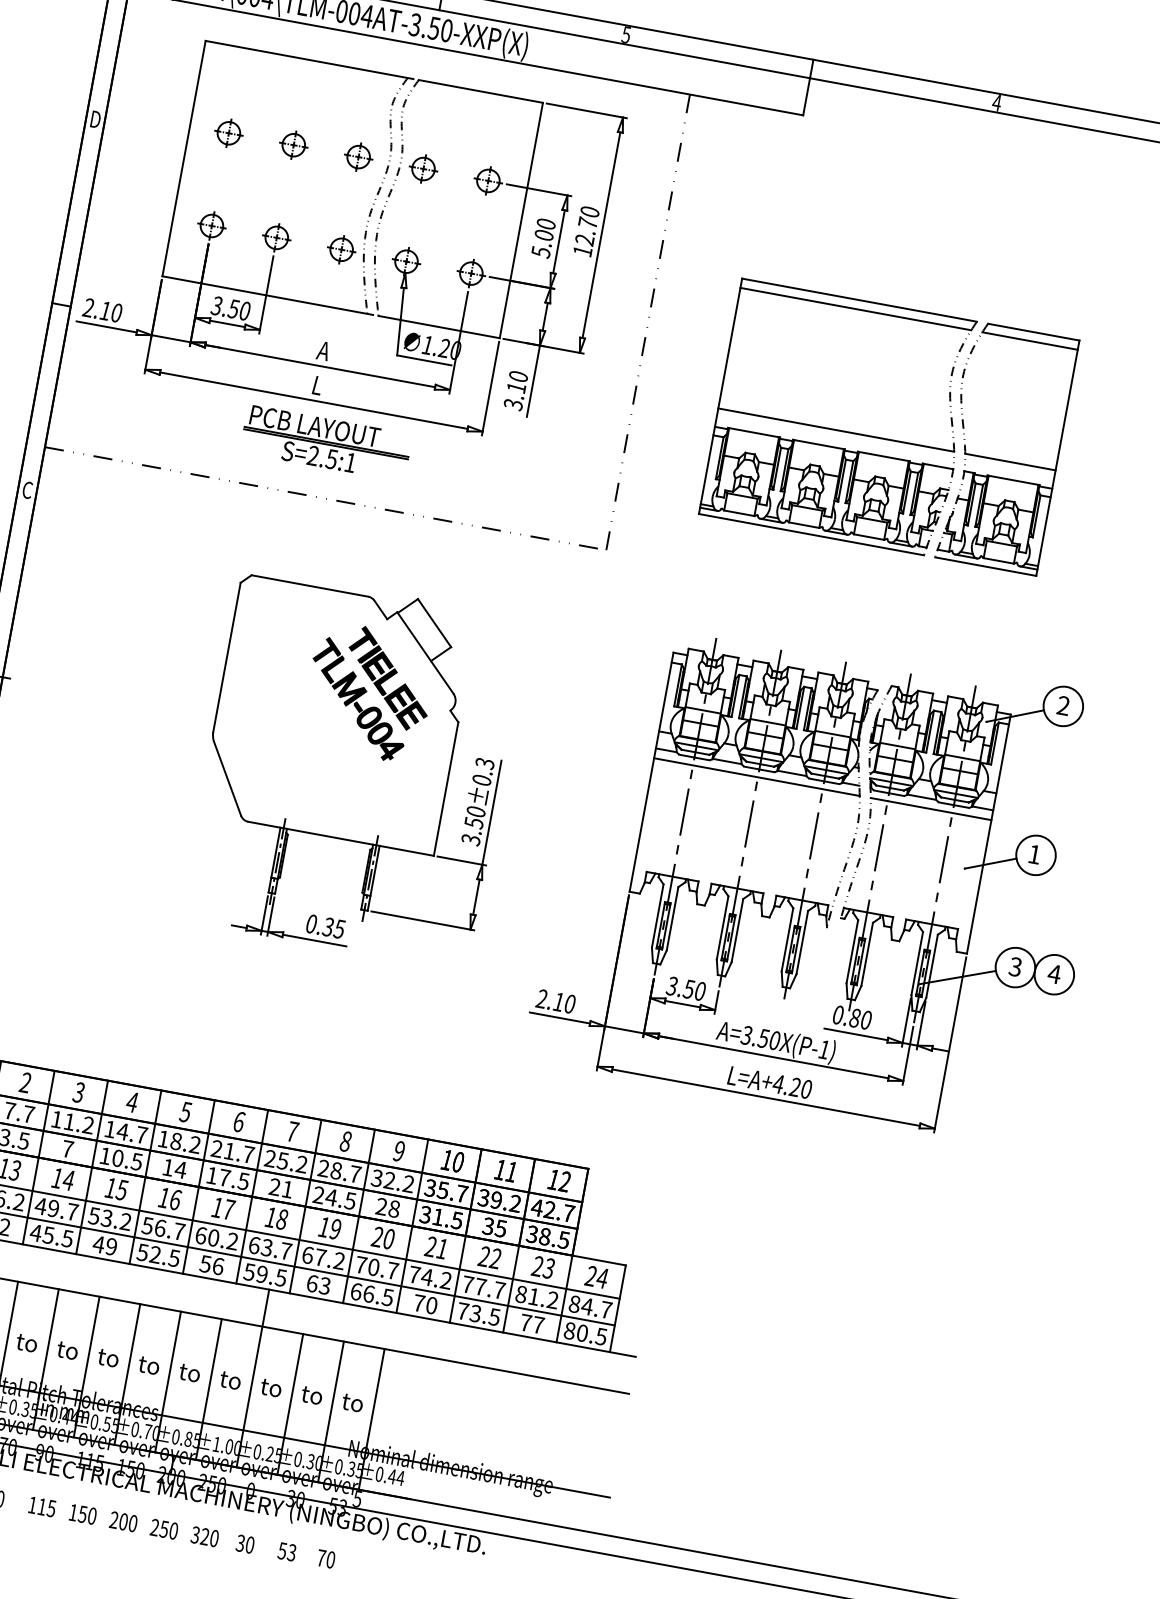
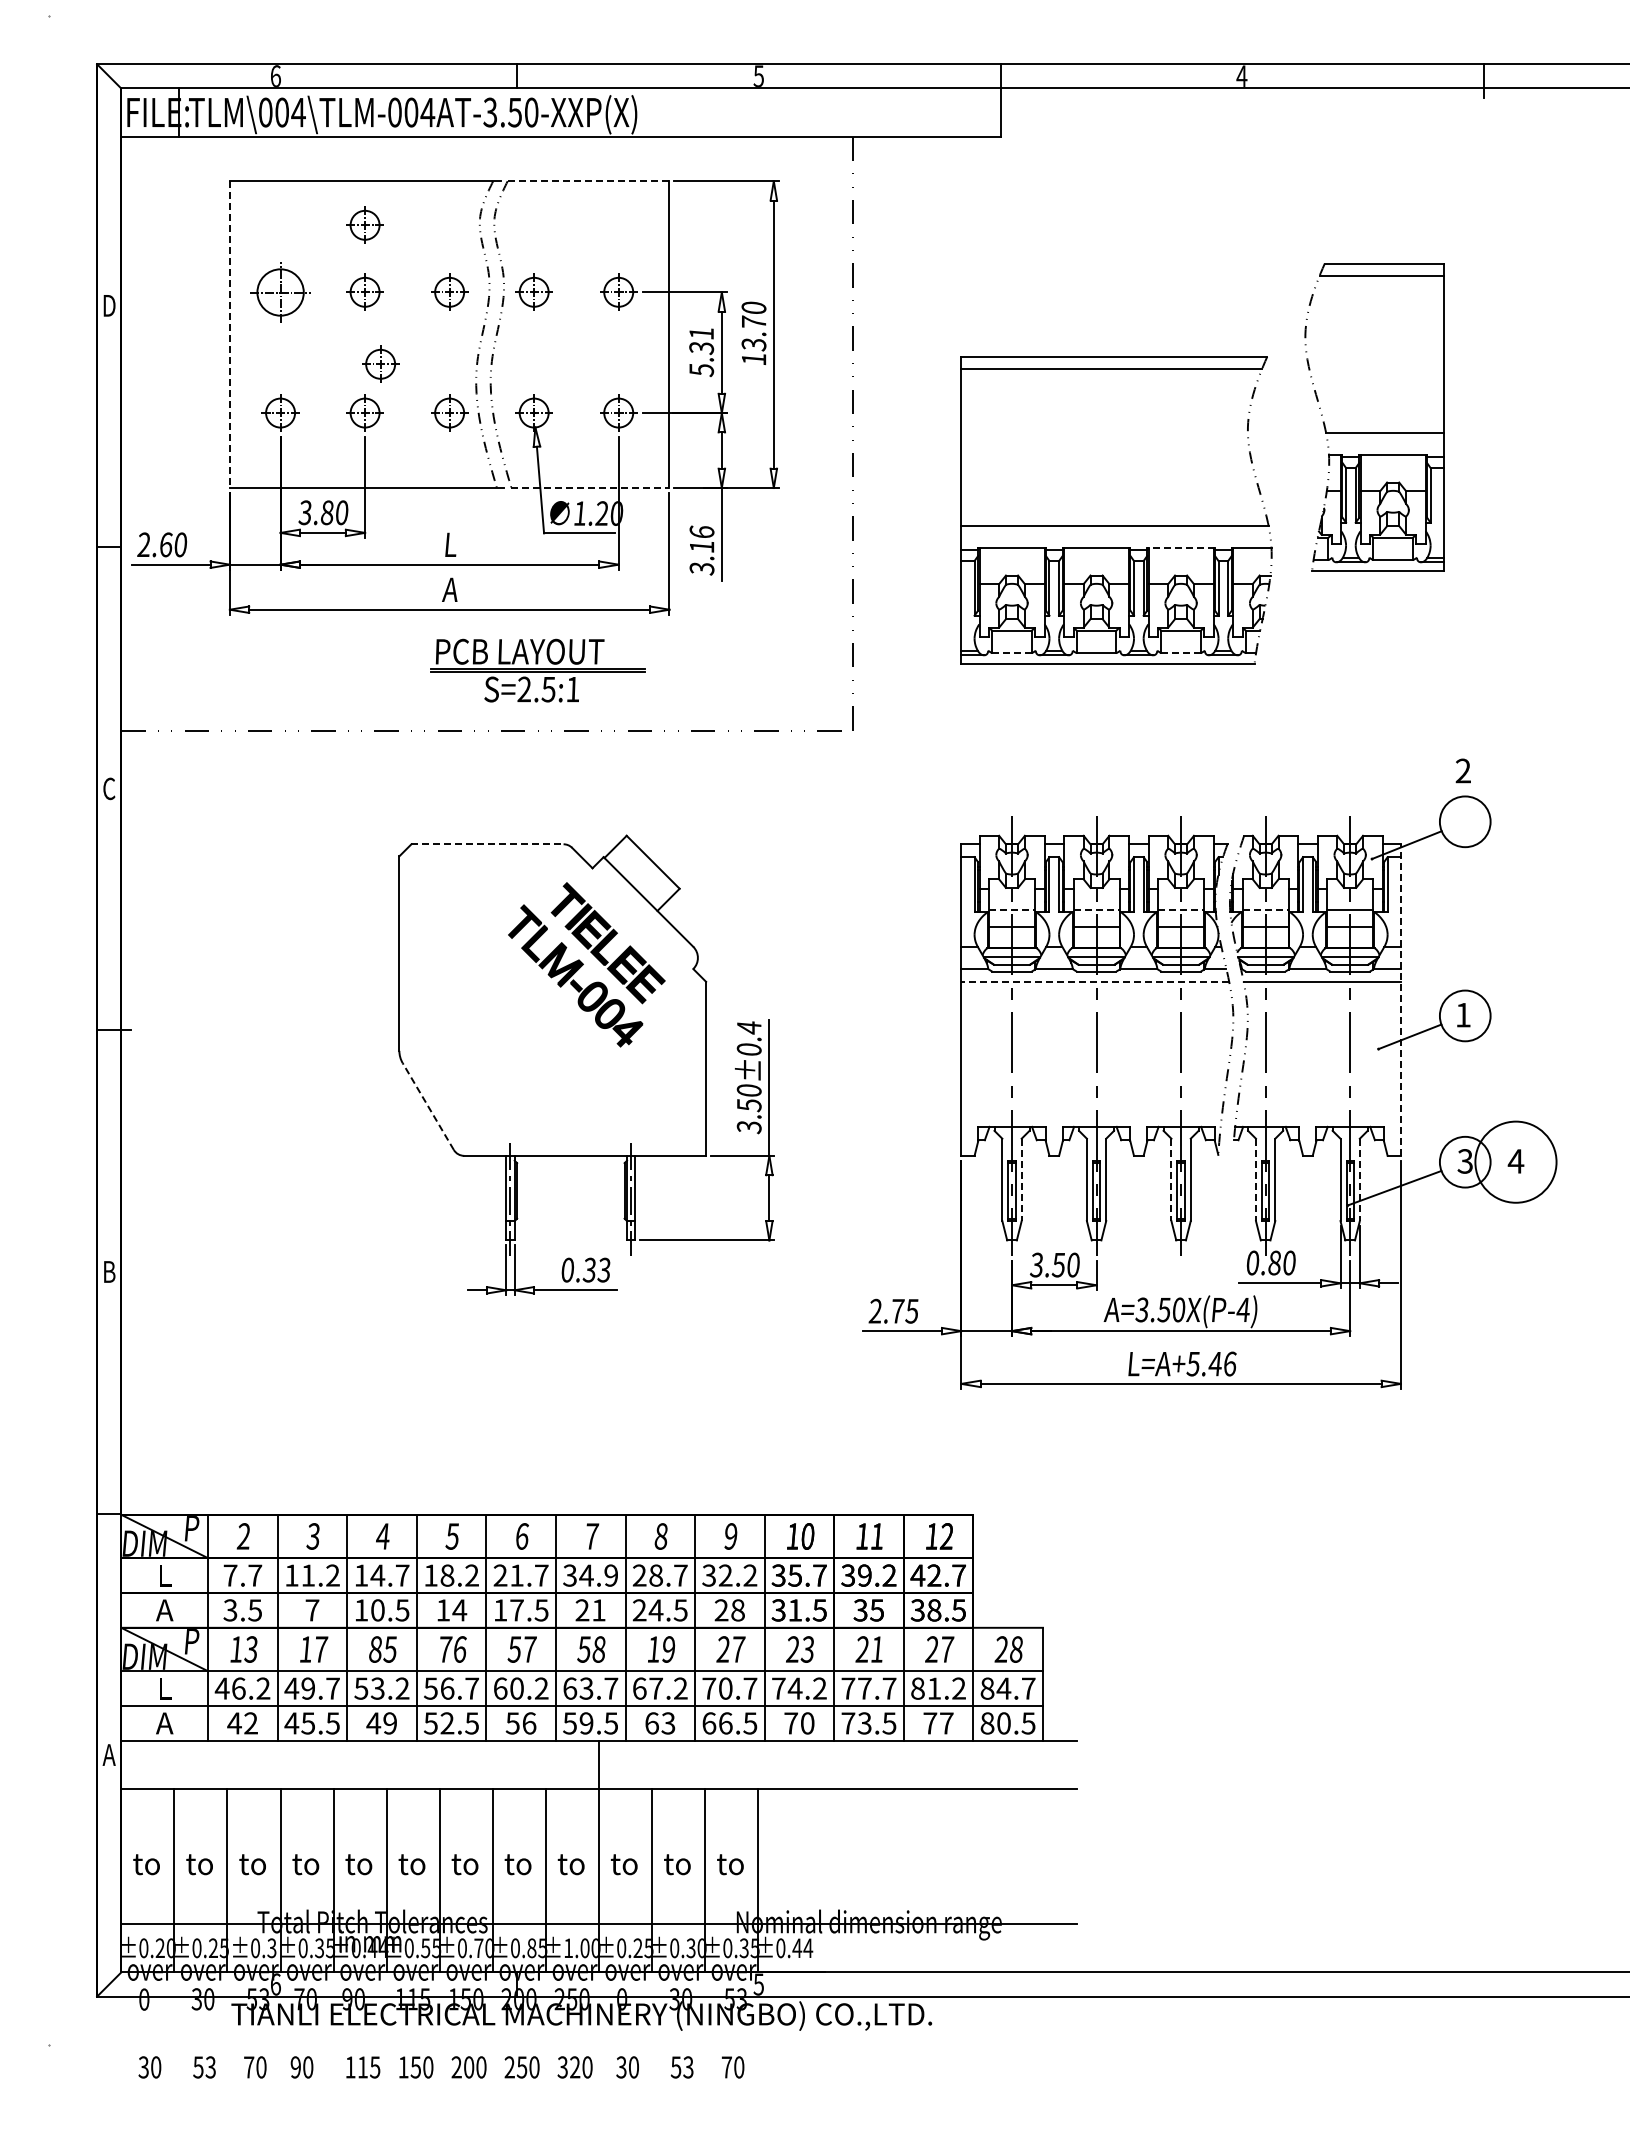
line: (480, 91) -> (588, 181), solid -> dashed
part: (302, 93) -> (364, 224), added
part: (228, 132) -> (280, 291), size x1.6
line: (183, 159) -> (229, 335), solid -> dashed
part: (295, 202) -> (380, 363), added
text: (544, 230) -> (701, 341), 5.00 -> 5.31
text: (585, 240) -> (754, 344), 12.70 -> 13.70
text: (233, 308) -> (326, 512), 3.50 -> 3.80
text: (105, 310) -> (166, 544), 2.10 -> 2.60
line: (439, 326) -> (590, 487), solid -> dashed
text: (323, 350) -> (449, 544), A -> L
text: (518, 376) -> (701, 531), 3.10 -> 3.16
text: (316, 385) -> (449, 589), L -> A
part: (325, 443) -> (537, 670), moved
line: (884, 456) -> (1181, 548), solid -> dashed
part: (1002, 460) -> (1374, 432), moved
line: (739, 513) -> (1012, 653), solid -> dashed
line: (869, 537) -> (1181, 653), solid -> dashed
line: (310, 586) -> (488, 844), solid -> dashed
text: (1062, 705) -> (1462, 770), moved
line: (703, 710) -> (1012, 910), solid -> dashed
line: (767, 722) -> (1096, 910), solid -> dashed
line: (833, 734) -> (1181, 910), solid -> dashed
line: (897, 746) -> (1265, 910), solid -> dashed
text: (484, 763) -> (748, 1027), 3.50±0.3 -> 3.50±0.4
line: (757, 776) -> (1095, 981), solid -> dashed
line: (227, 778) -> (428, 1106), solid -> dashed
line: (988, 834) -> (1400, 1000), solid -> dashed
line: (672, 919) -> (1021, 1180), solid -> dashed
text: (339, 928) -> (604, 1269), 0.35 -> 0.33
line: (787, 940) -> (1171, 1180), solid -> dashed
line: (851, 952) -> (1255, 1180), solid -> dashed
line: (931, 966) -> (1359, 1180), solid -> dashed
circle: (1054, 974) -> (1515, 1161), size x1.6
text: (564, 1002) -> (904, 1310), 2.10 -> 2.75
text: (823, 1049) -> (1242, 1309), A=3.50X(P-1) -> A=3.50X(P-4)
text: (792, 1086) -> (1211, 1363), L=A+4.20 -> L=A+5.46
text: (286, 1161) -> (590, 1575), 25.2 -> 34.9
text: (68, 1180) -> (320, 1649), 14 -> 17
text: (110, 1188) -> (375, 1649), 15 -> 85
text: (164, 1197) -> (445, 1649), 16 -> 76
text: (216, 1207) -> (513, 1649), 17 -> 57
text: (270, 1217) -> (583, 1649), 18 -> 58
text: (389, 1239) -> (738, 1649), 20 -> 27
text: (441, 1248) -> (806, 1649), 21 -> 23
text: (495, 1258) -> (876, 1649), 22 -> 21
text: (548, 1268) -> (946, 1649), 23 -> 27
text: (601, 1278) -> (1015, 1649), 24 -> 28

